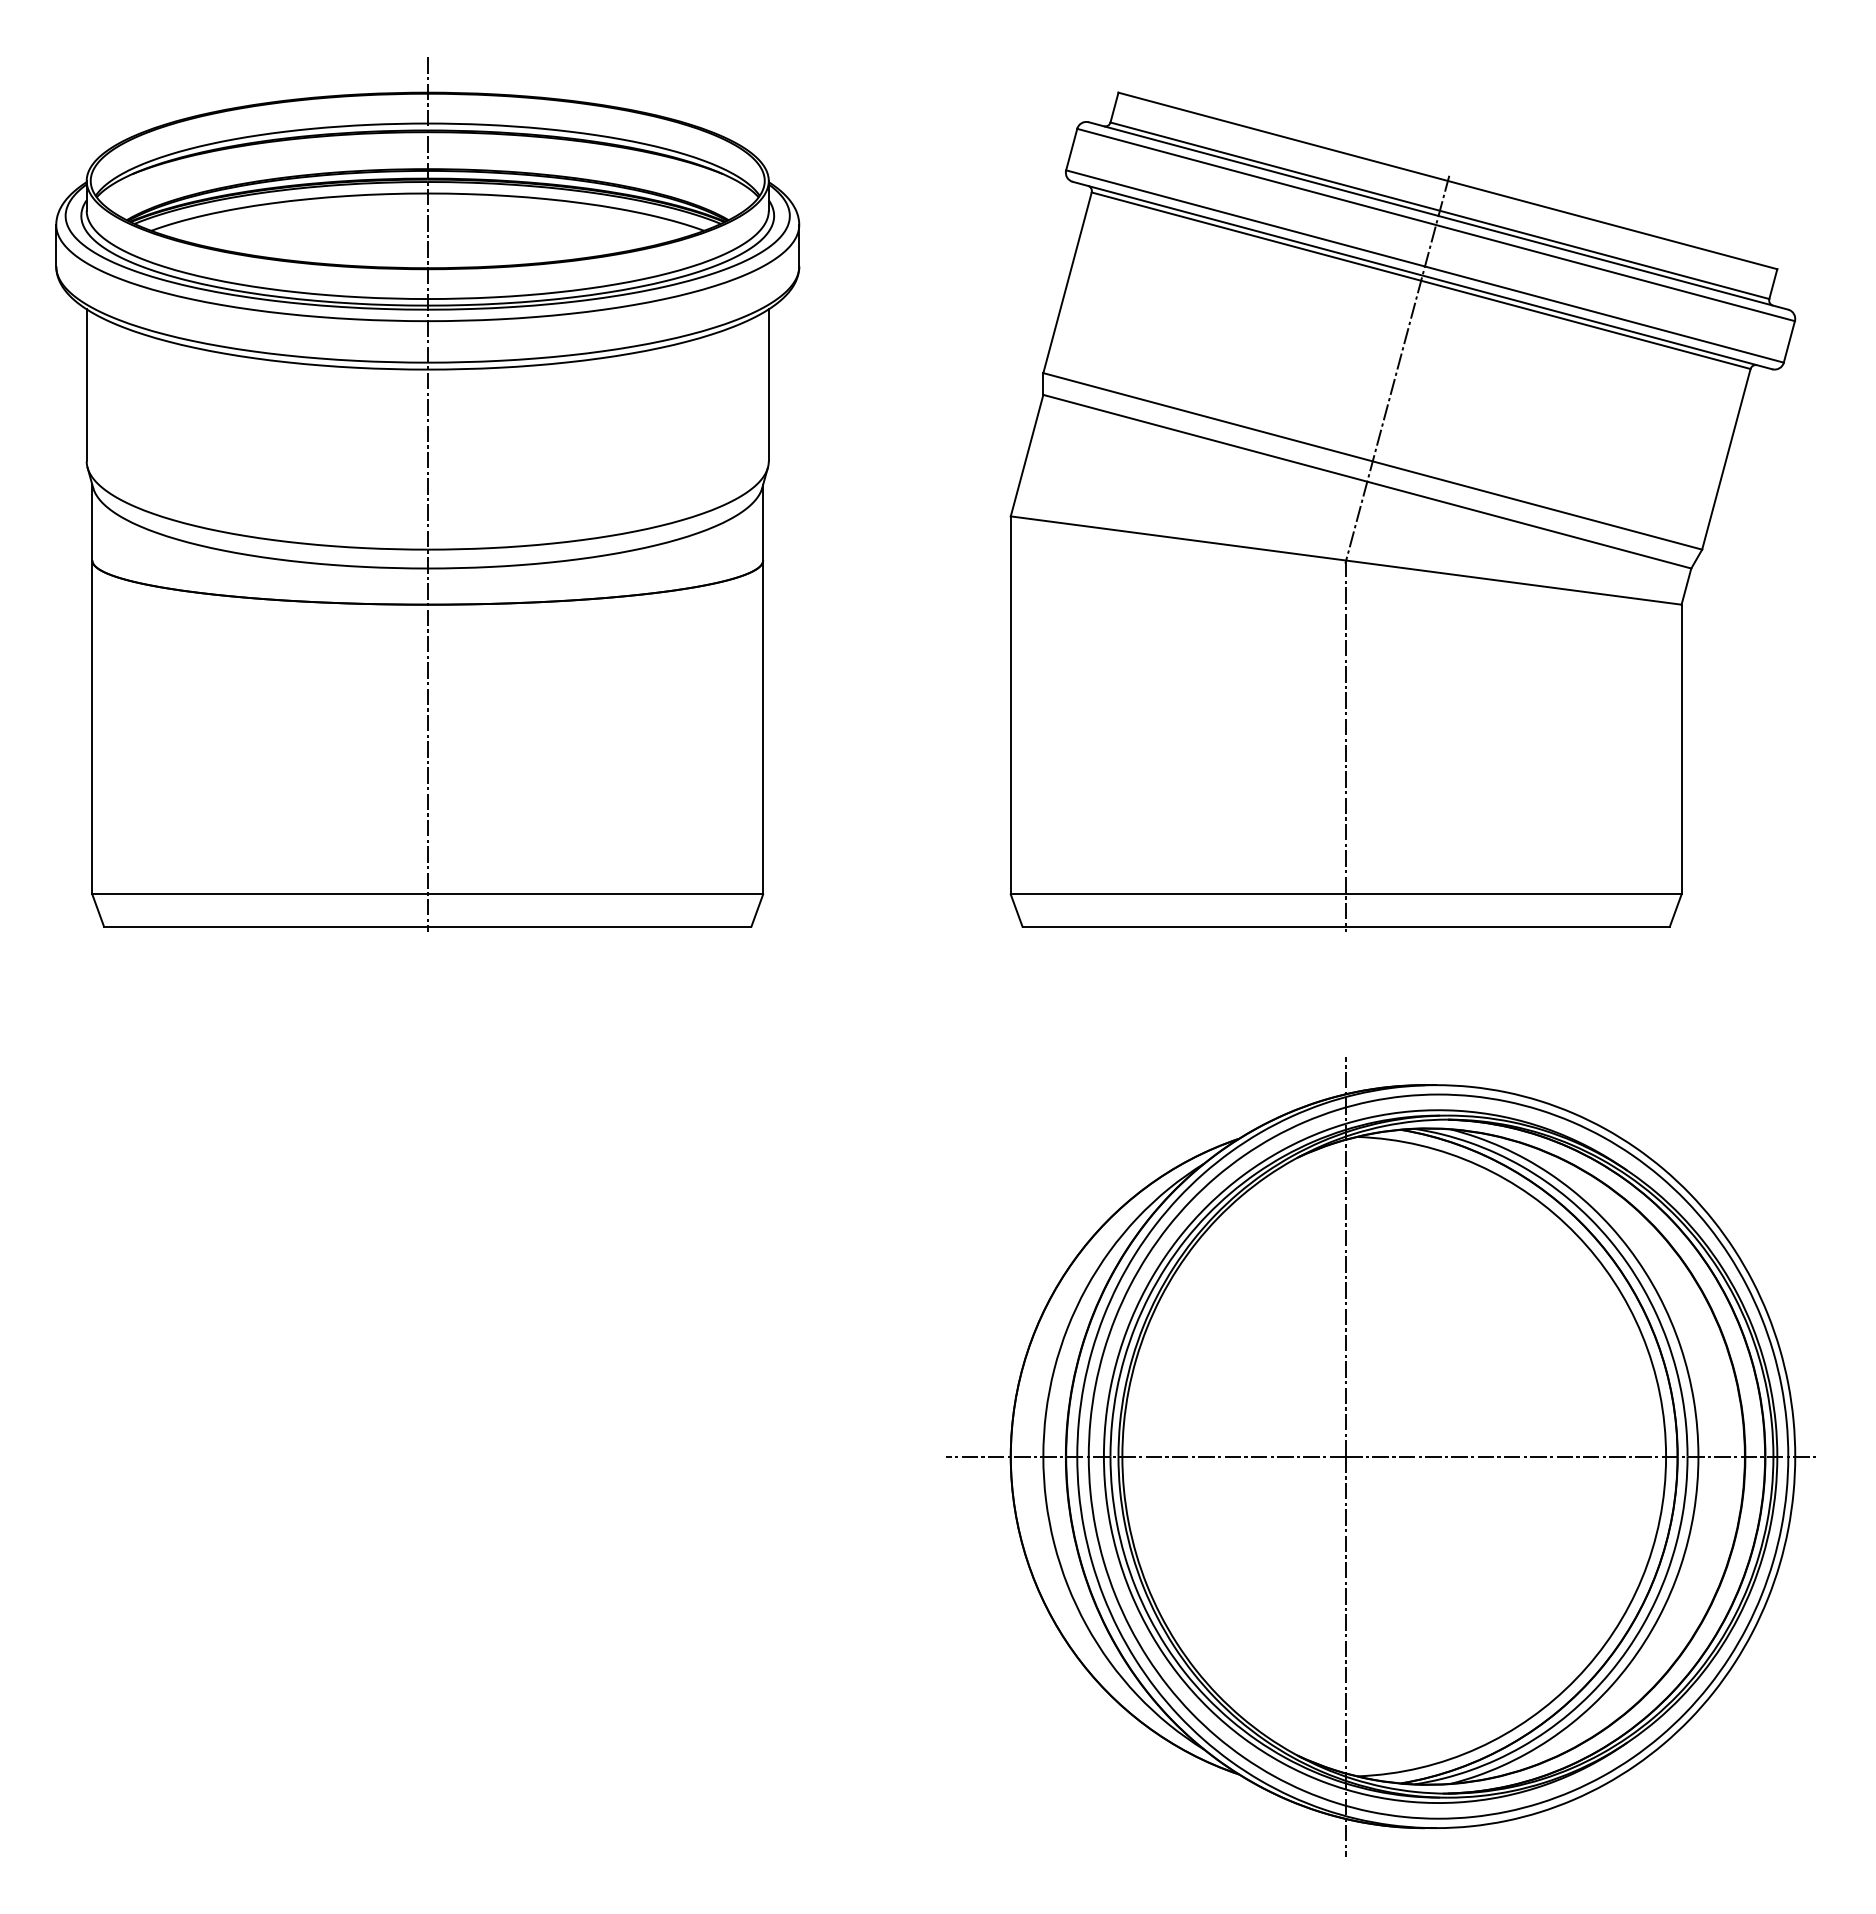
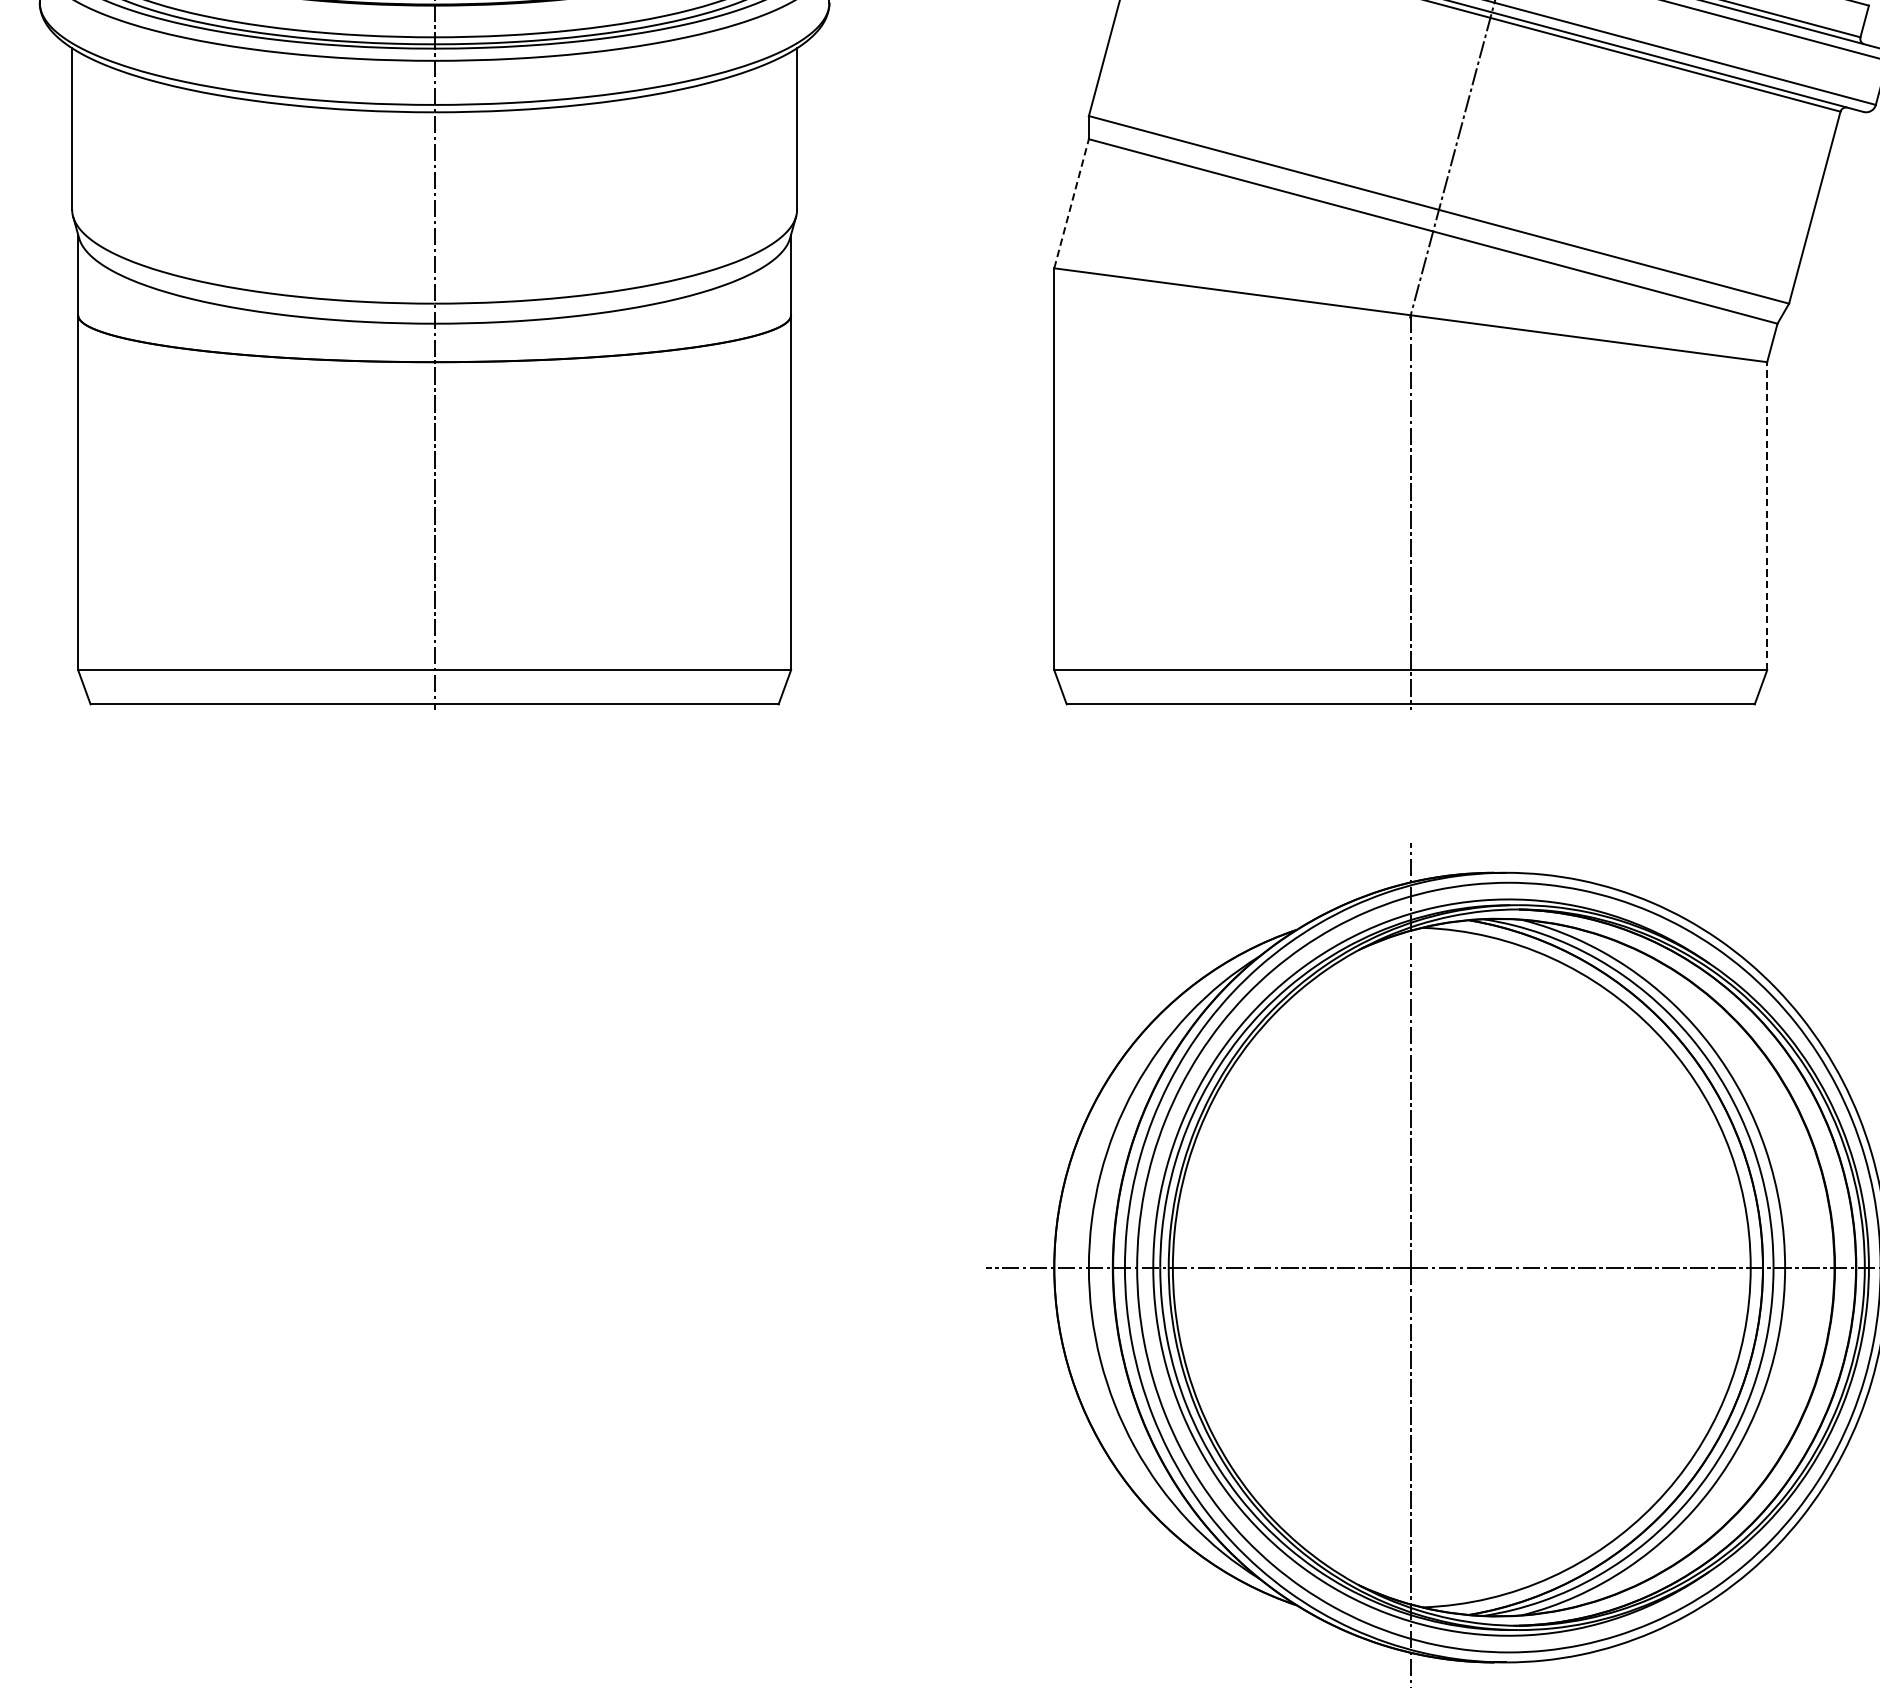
line: (1027, 455) -> (1072, 203), solid -> dashed
line: (1681, 749) -> (1767, 516), solid -> dashed

